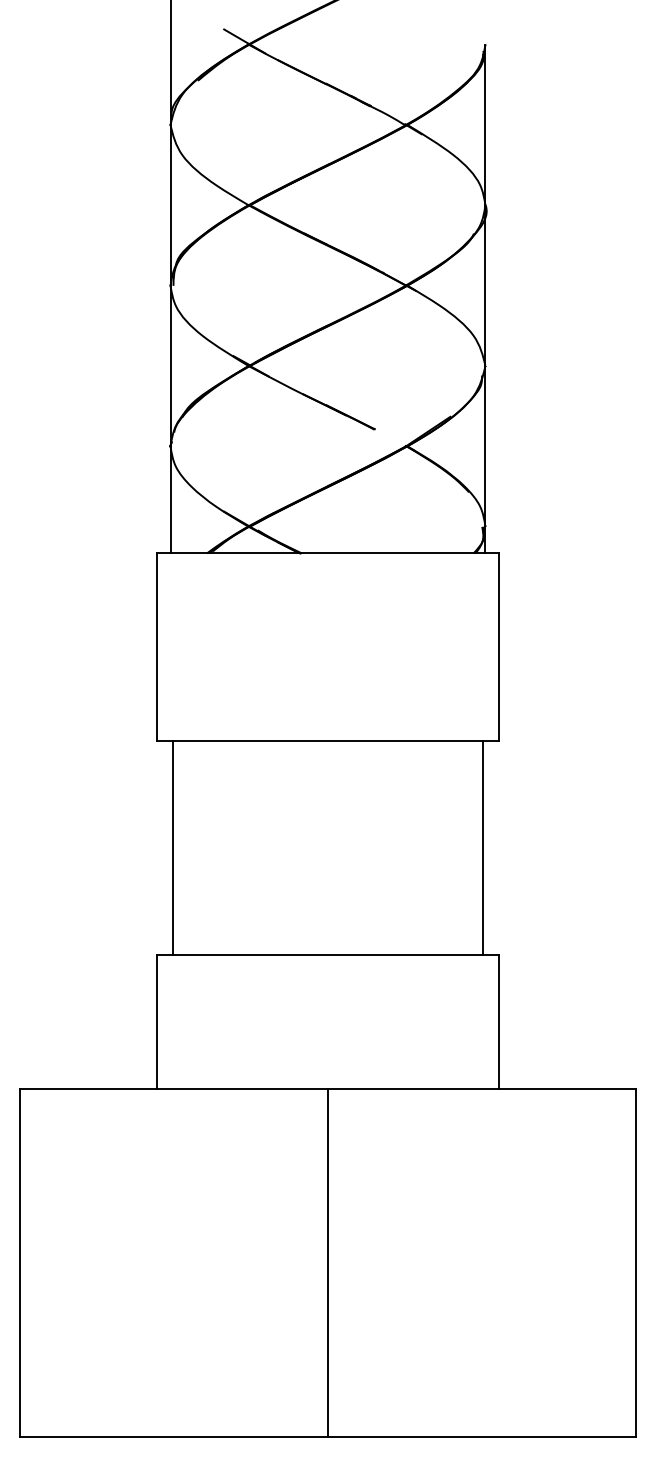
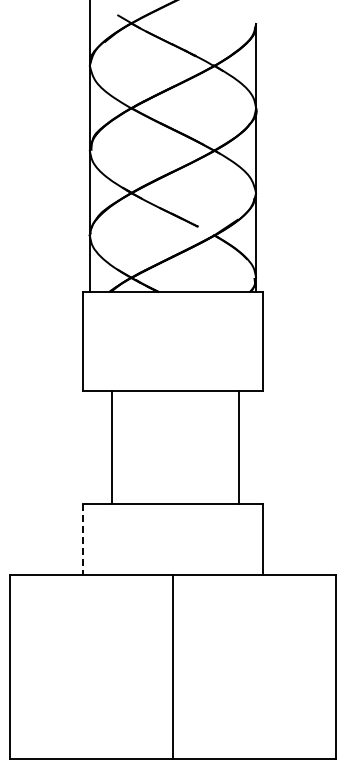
line: (173, 848) -> (112, 447), moved
line: (482, 848) -> (238, 447), moved
line: (156, 1022) -> (82, 539), solid -> dashed

